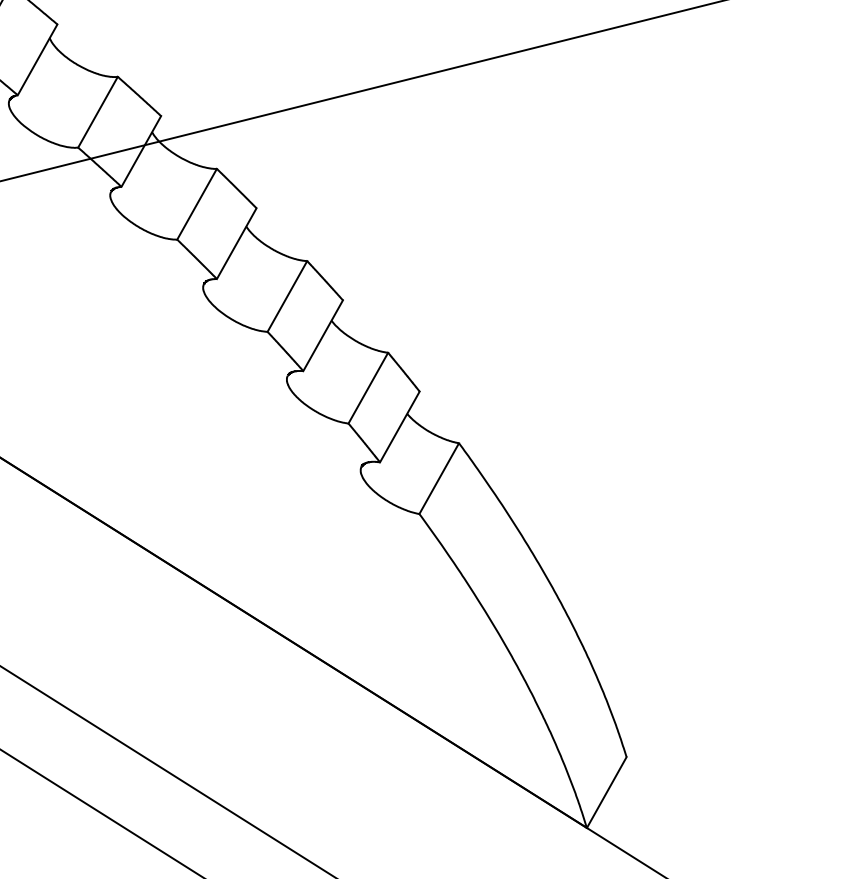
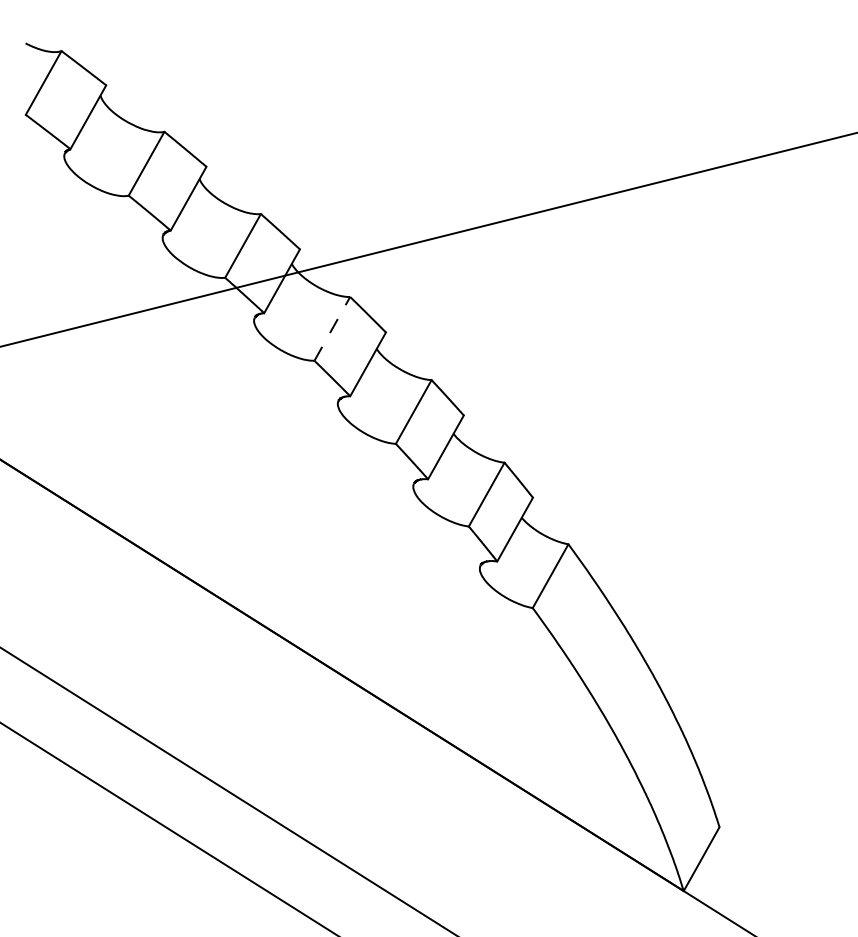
line: (197, 203) -> (332, 328), solid -> dashed

